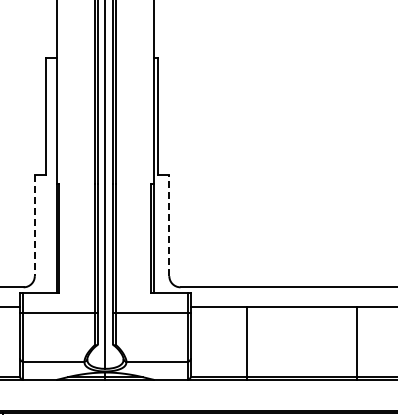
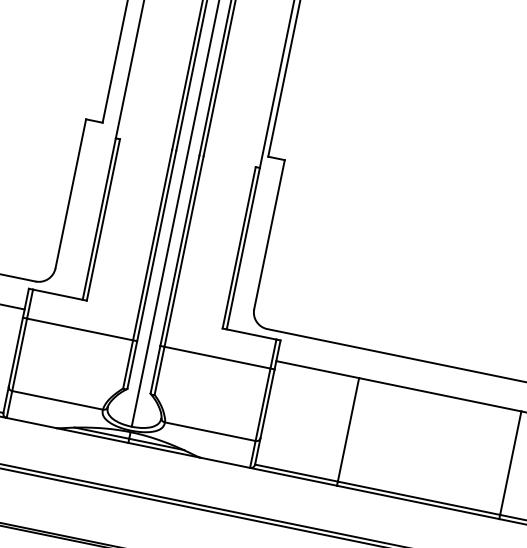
line: (169, 225) -> (269, 234), dashed -> solid
line: (34, 226) -> (70, 194), dashed -> solid

